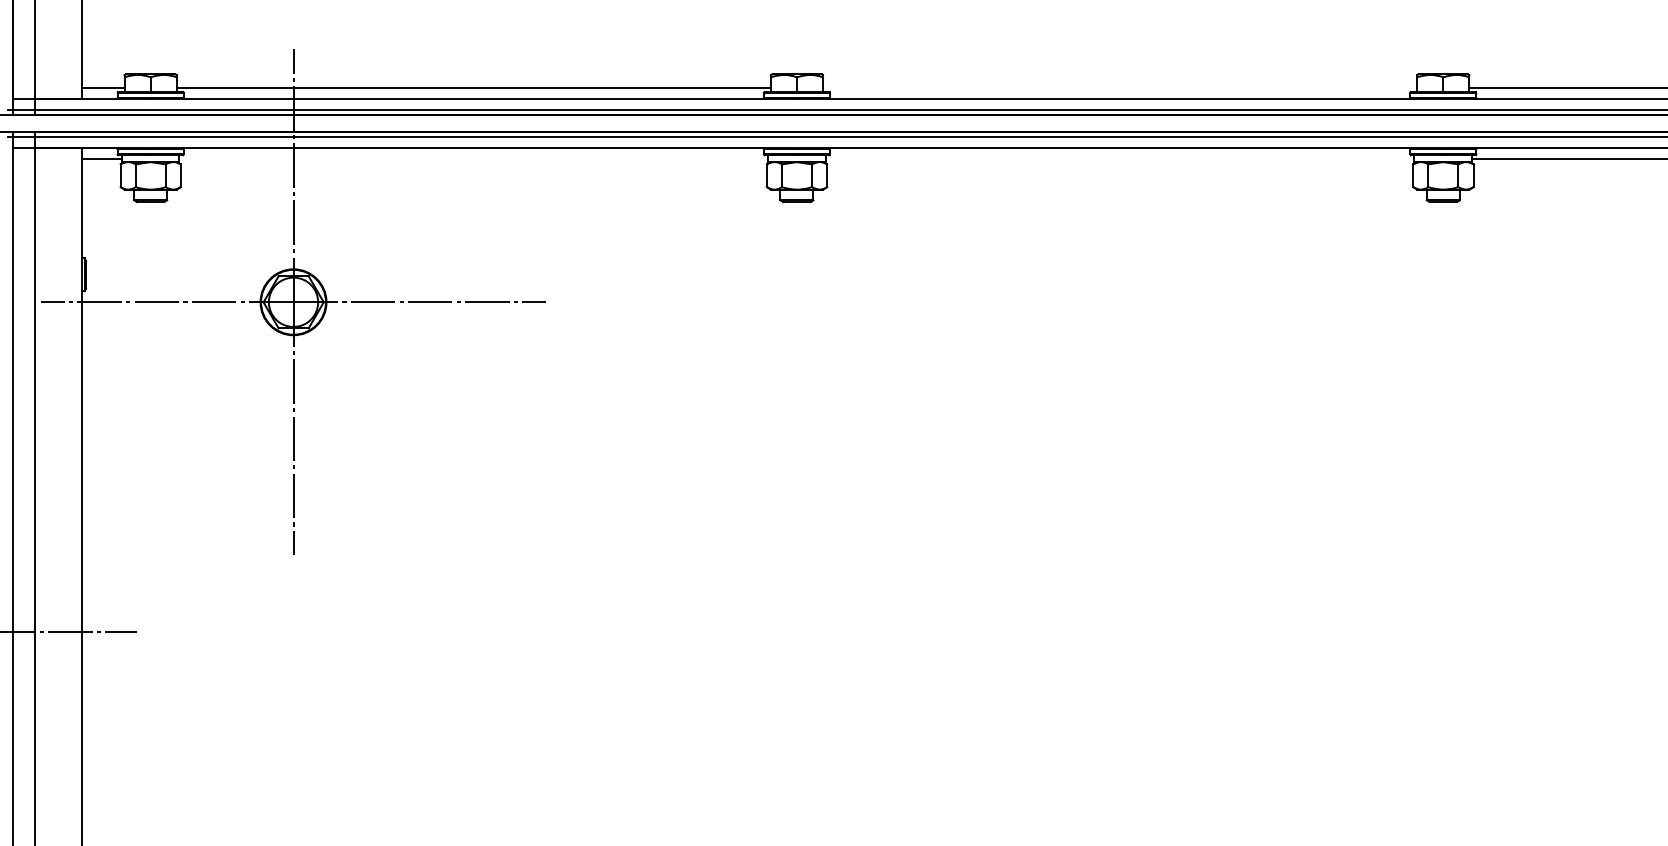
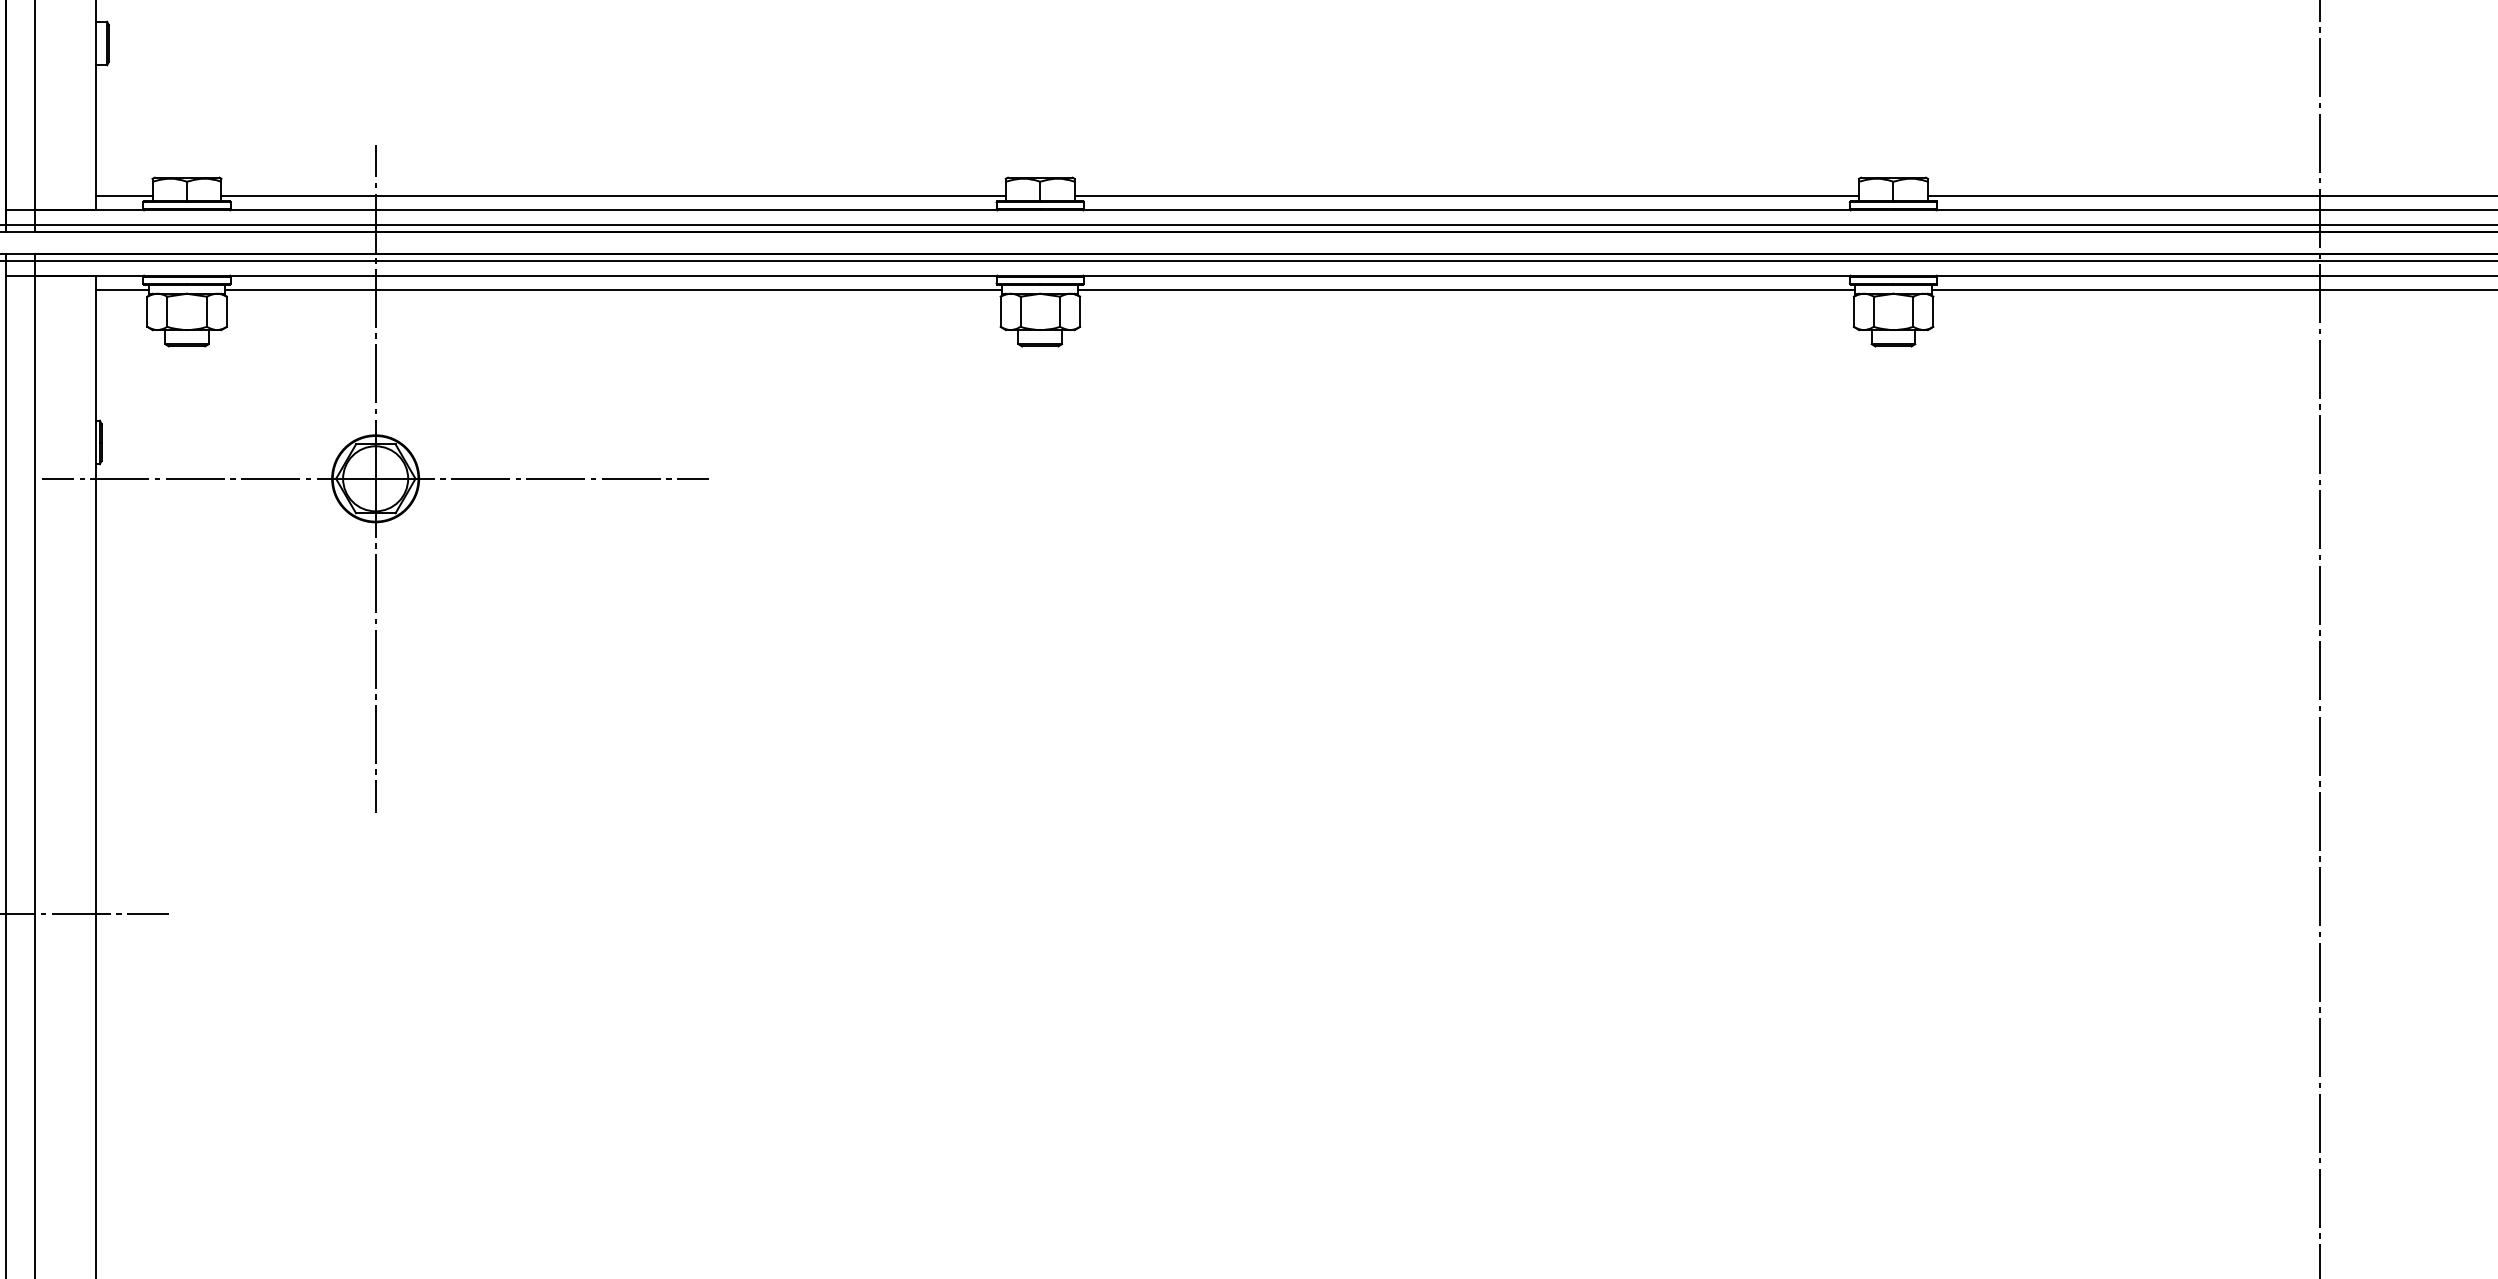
line: (1119, 87) -> (1466, 195), added
line: (473, 159) -> (613, 290), added
line: (1119, 159) -> (1466, 290), added

